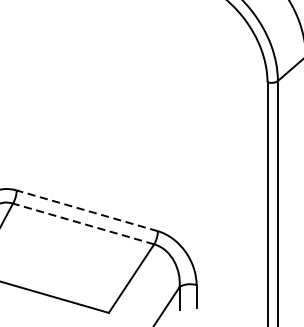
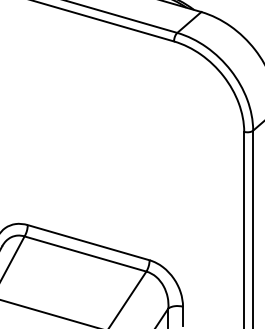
line: (87, 210) -> (88, 242), dashed -> solid
line: (83, 223) -> (85, 253), dashed -> solid

